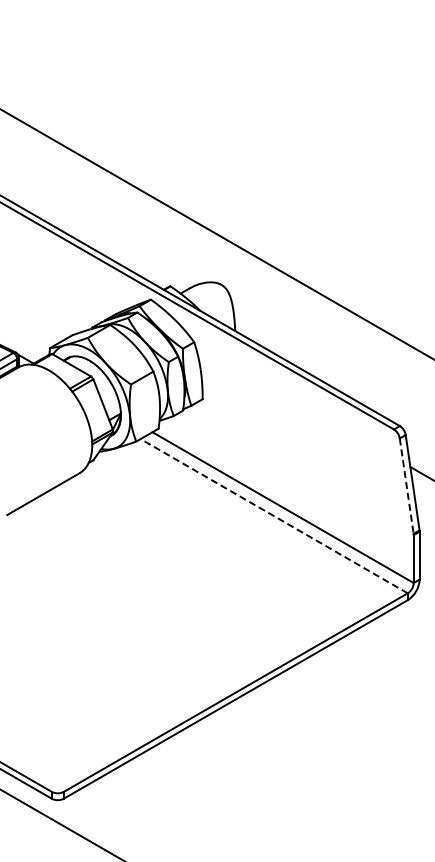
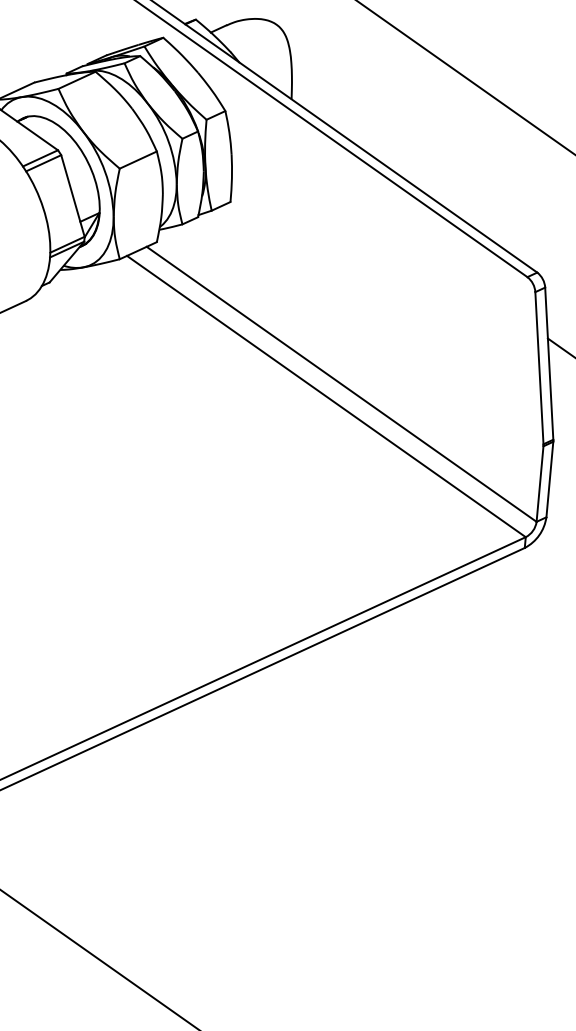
line: (406, 486) -> (539, 368), dashed -> solid
line: (273, 515) -> (325, 395), dashed -> solid

